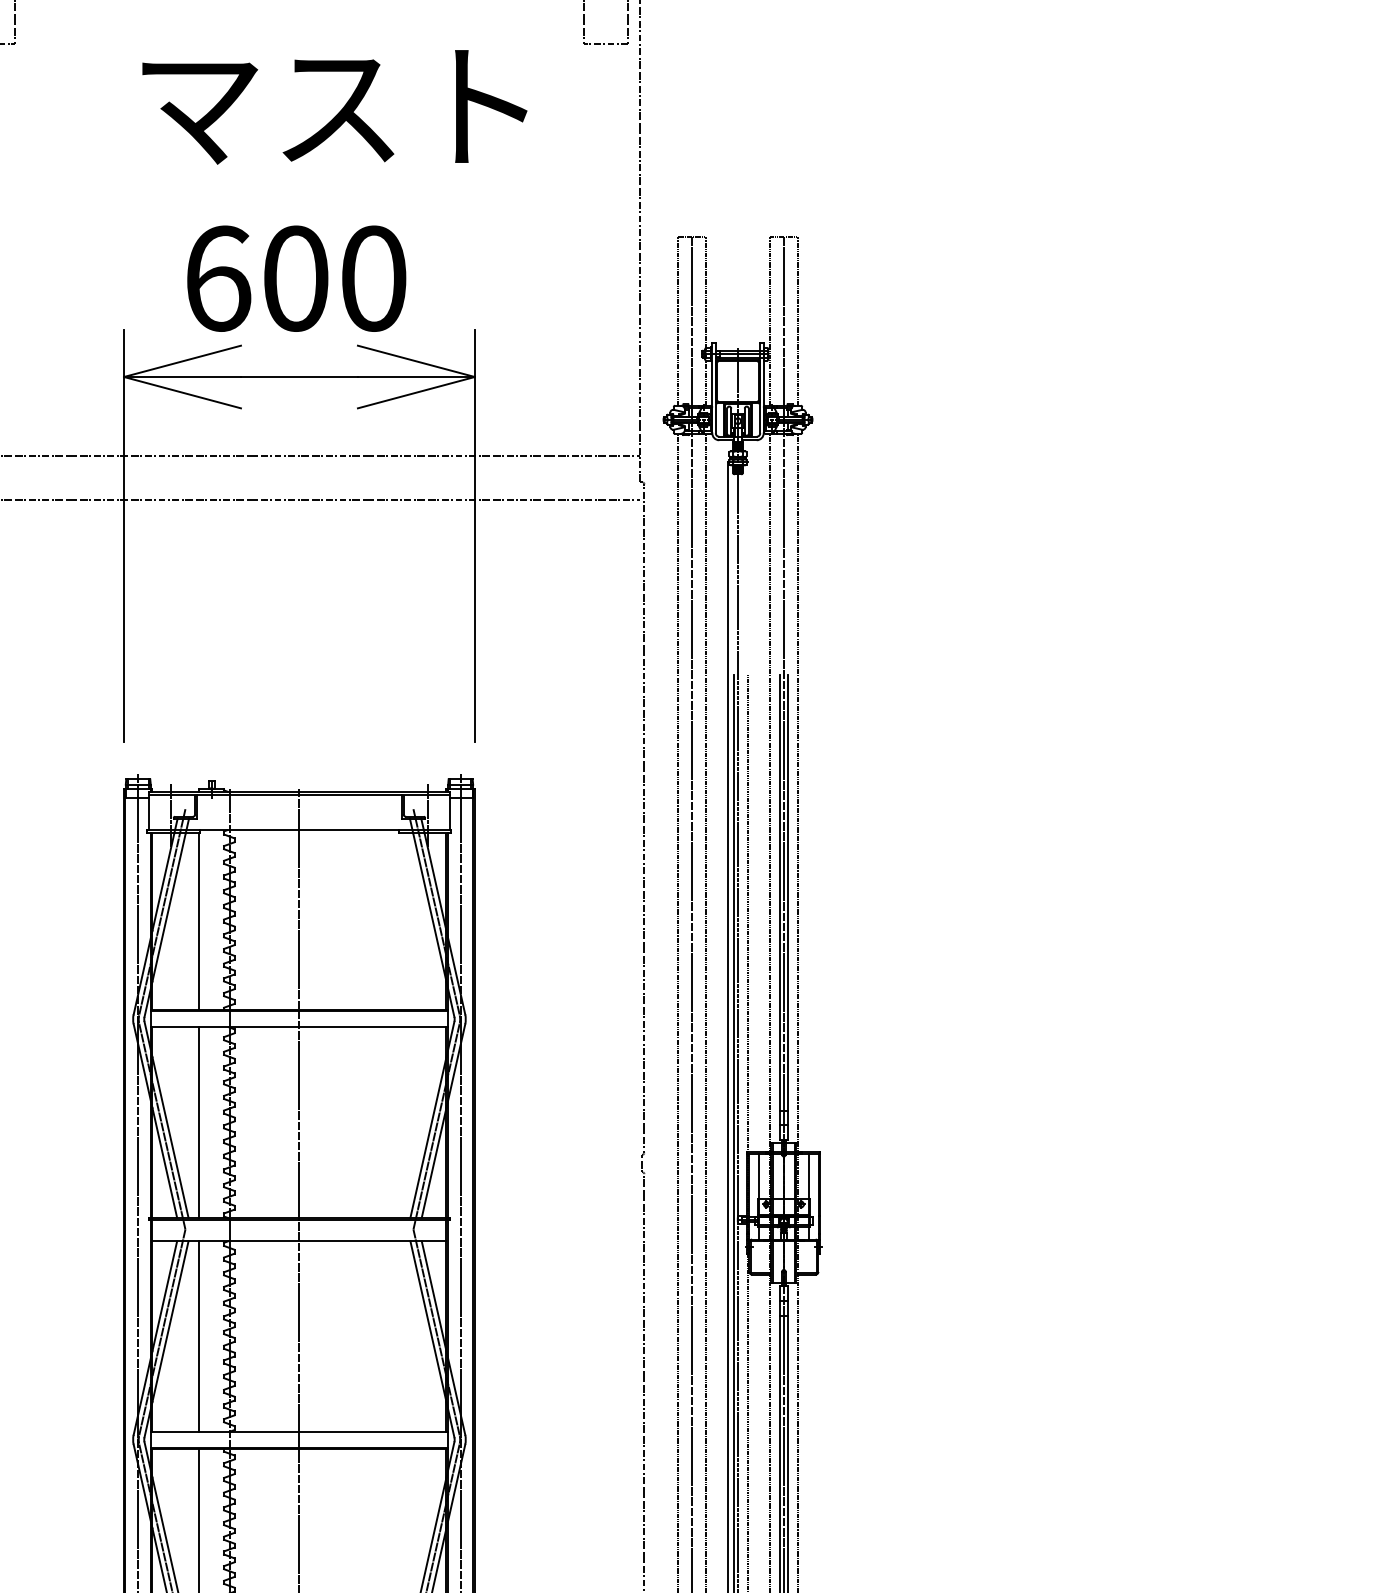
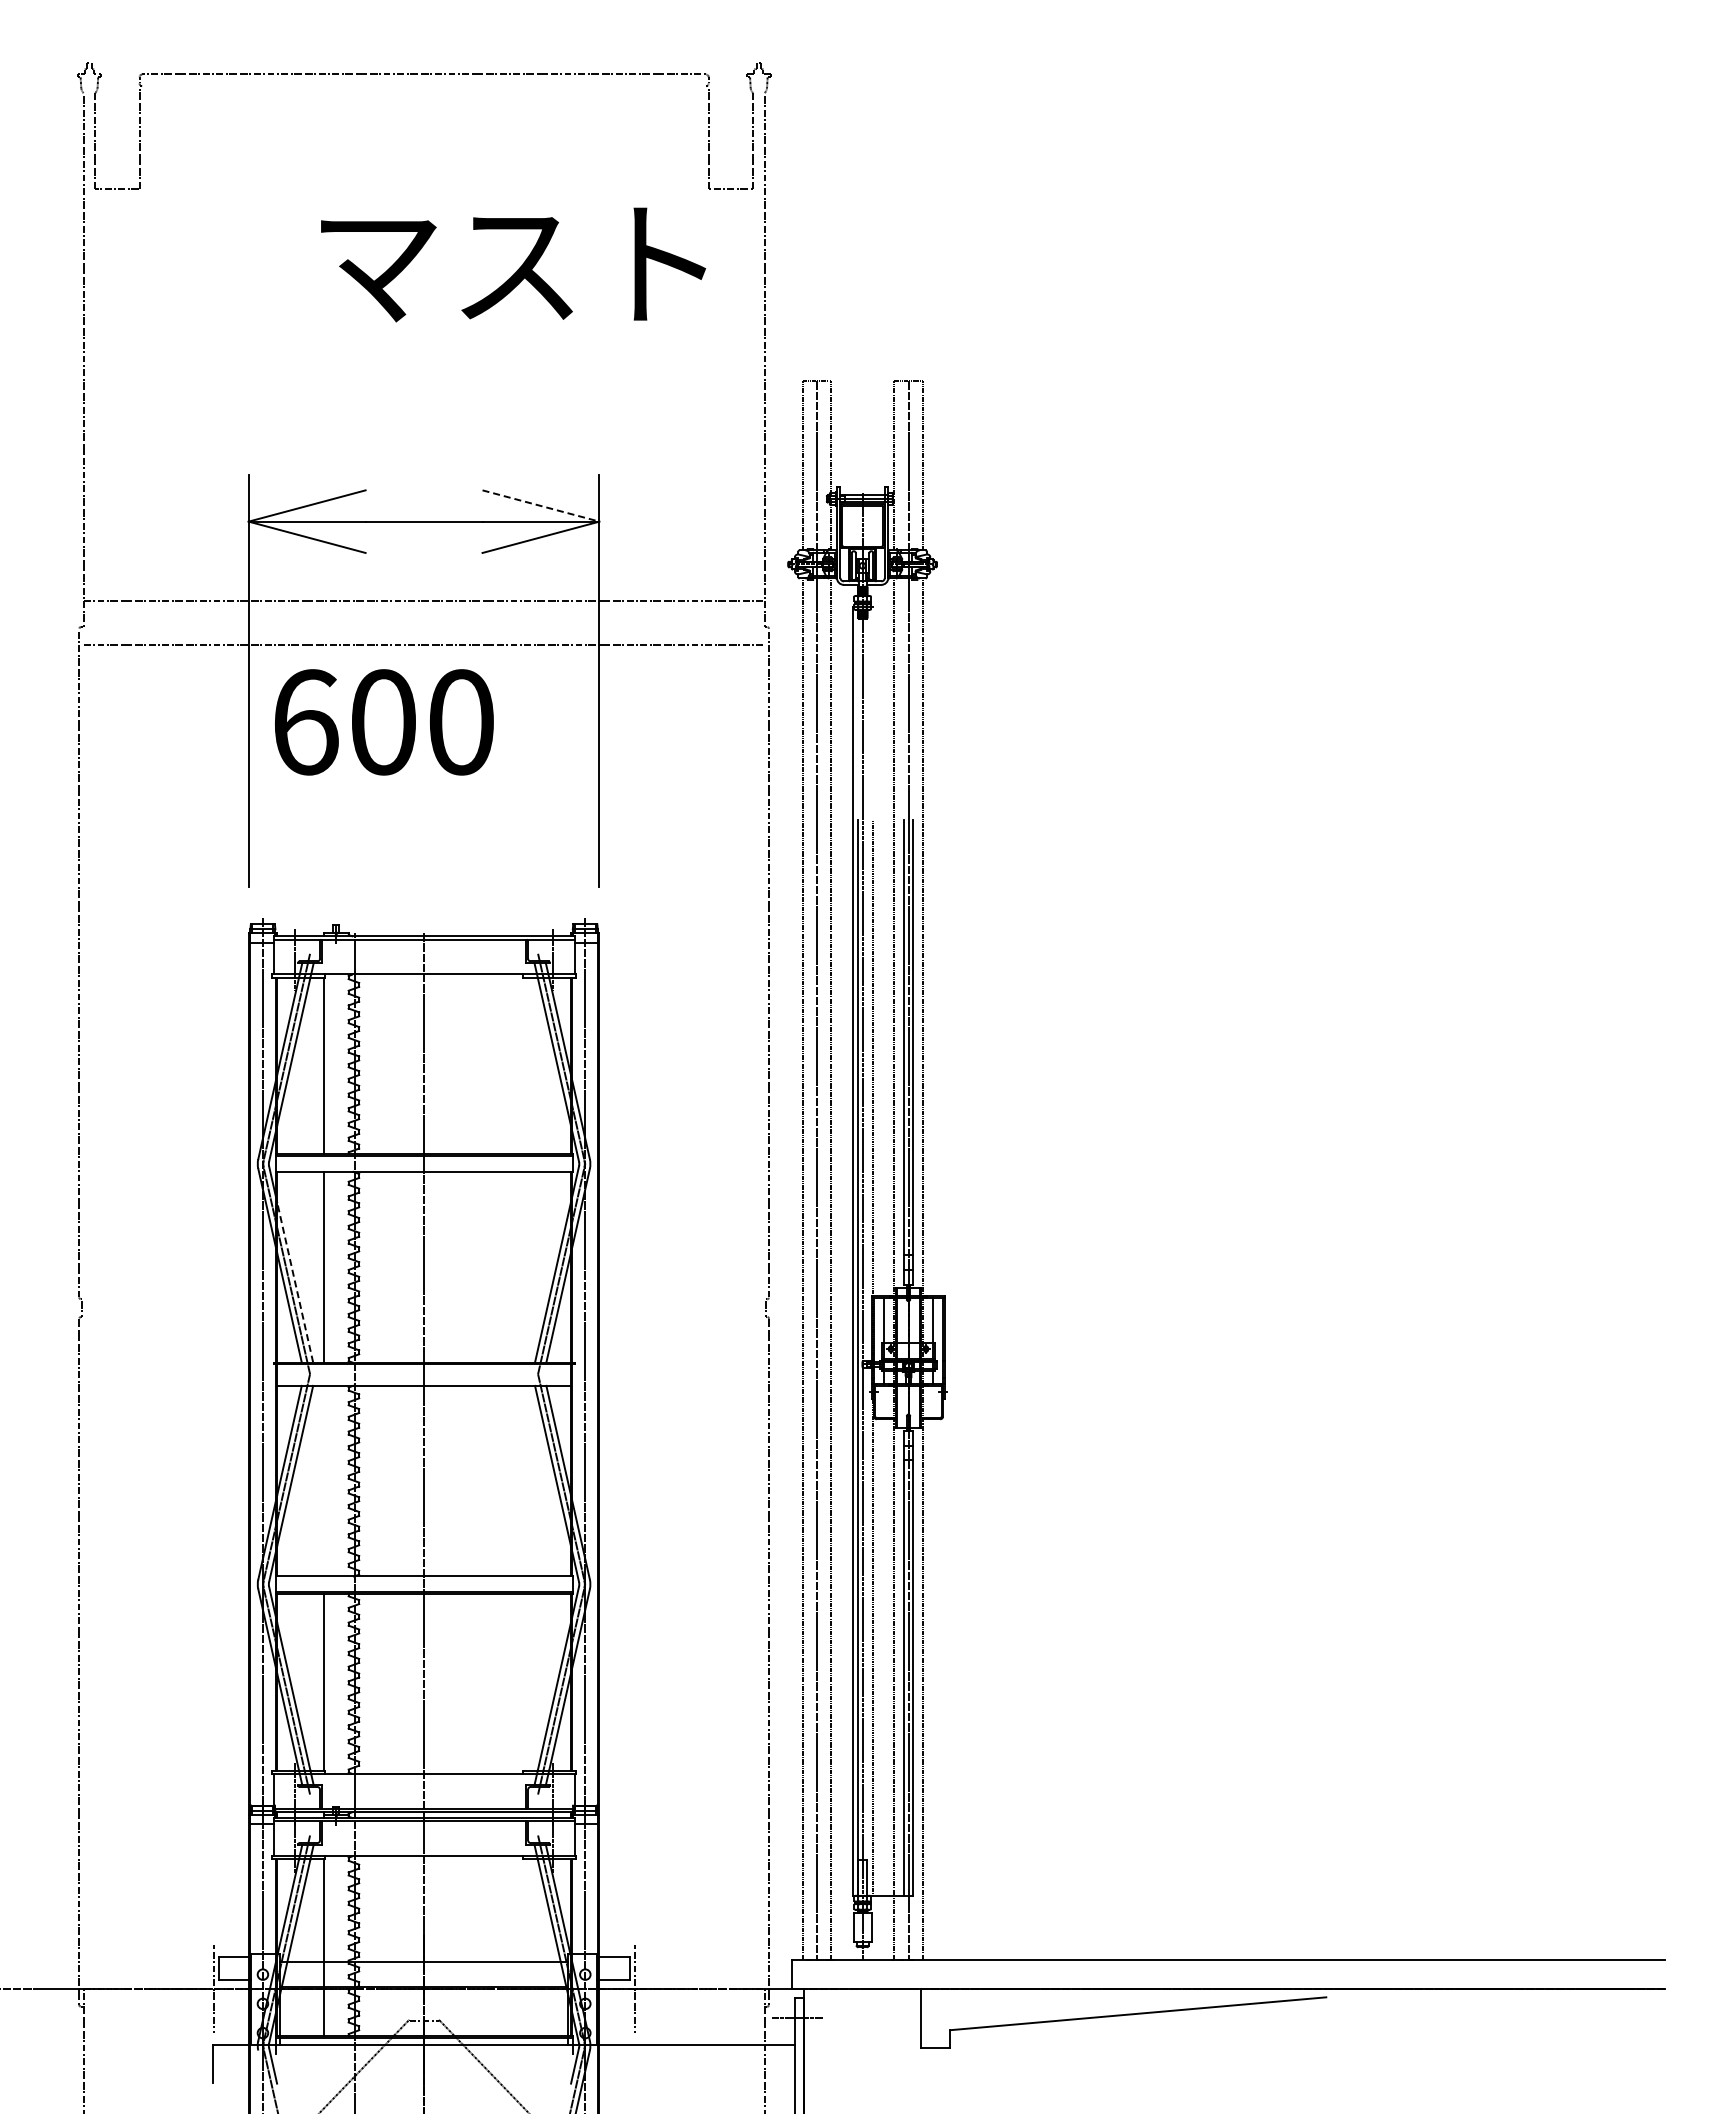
text: (334, 106) -> (513, 264), moved
text: (296, 278) -> (384, 722), moved
line: (416, 361) -> (541, 506), solid -> dashed
line: (170, 1136) -> (295, 1281), solid -> dashed
line: (199, 1335) -> (324, 1480), removed

